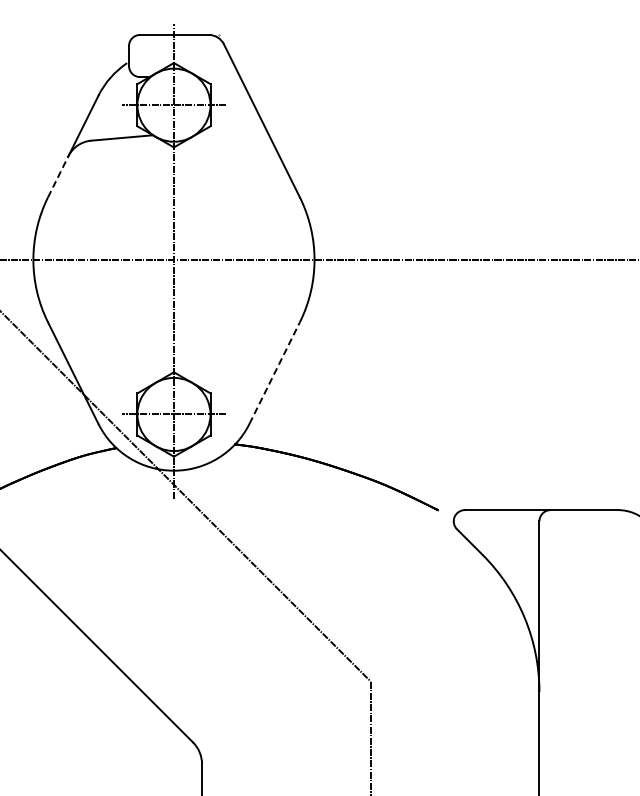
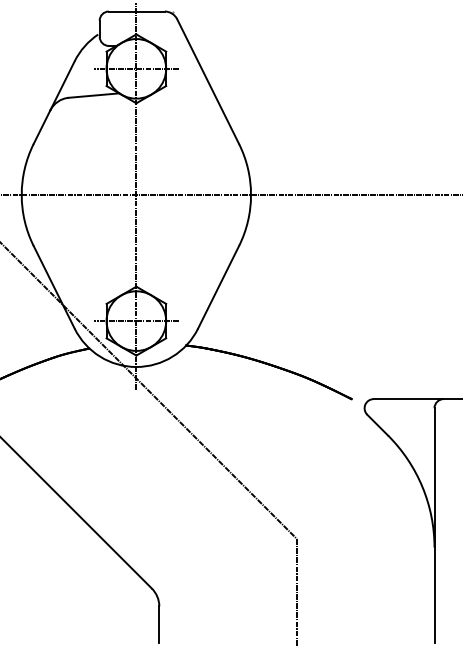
line: (58, 176) -> (42, 127), dashed -> solid
line: (274, 373) -> (218, 287), dashed -> solid

